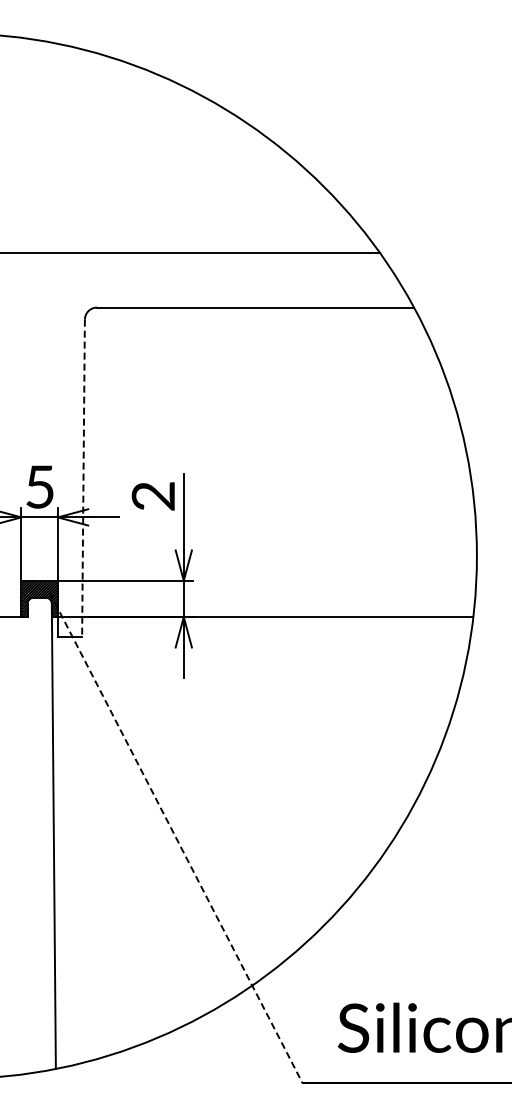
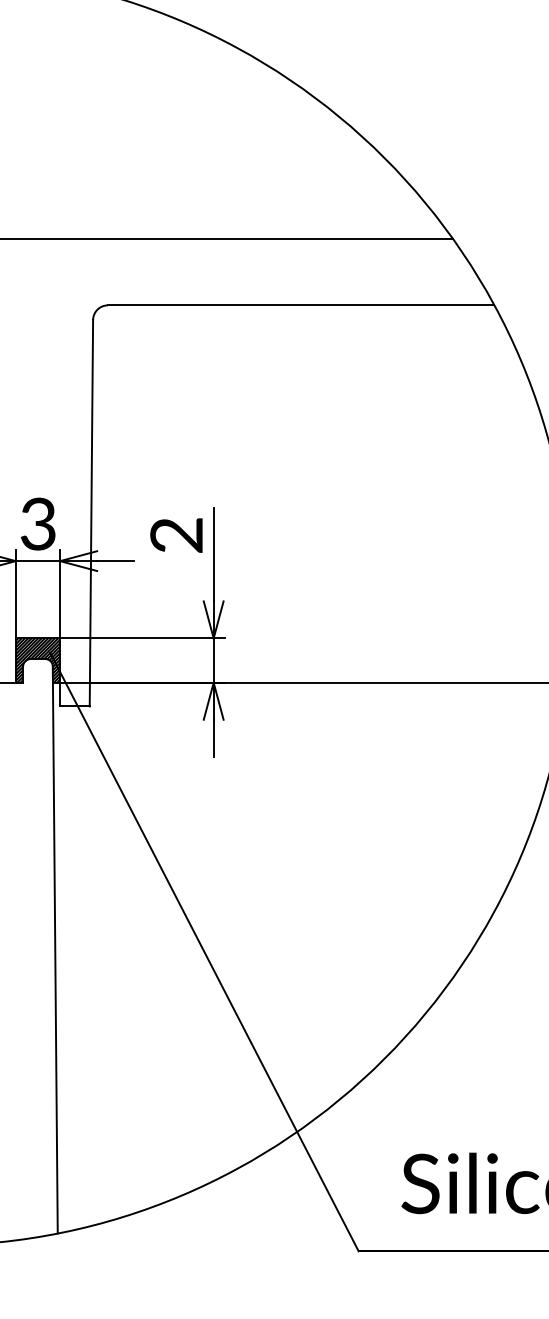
line: (83, 478) -> (91, 513), dashed -> solid
text: (39, 486) -> (37, 523), 5 -> 3
line: (176, 838) -> (204, 952), dashed -> solid

